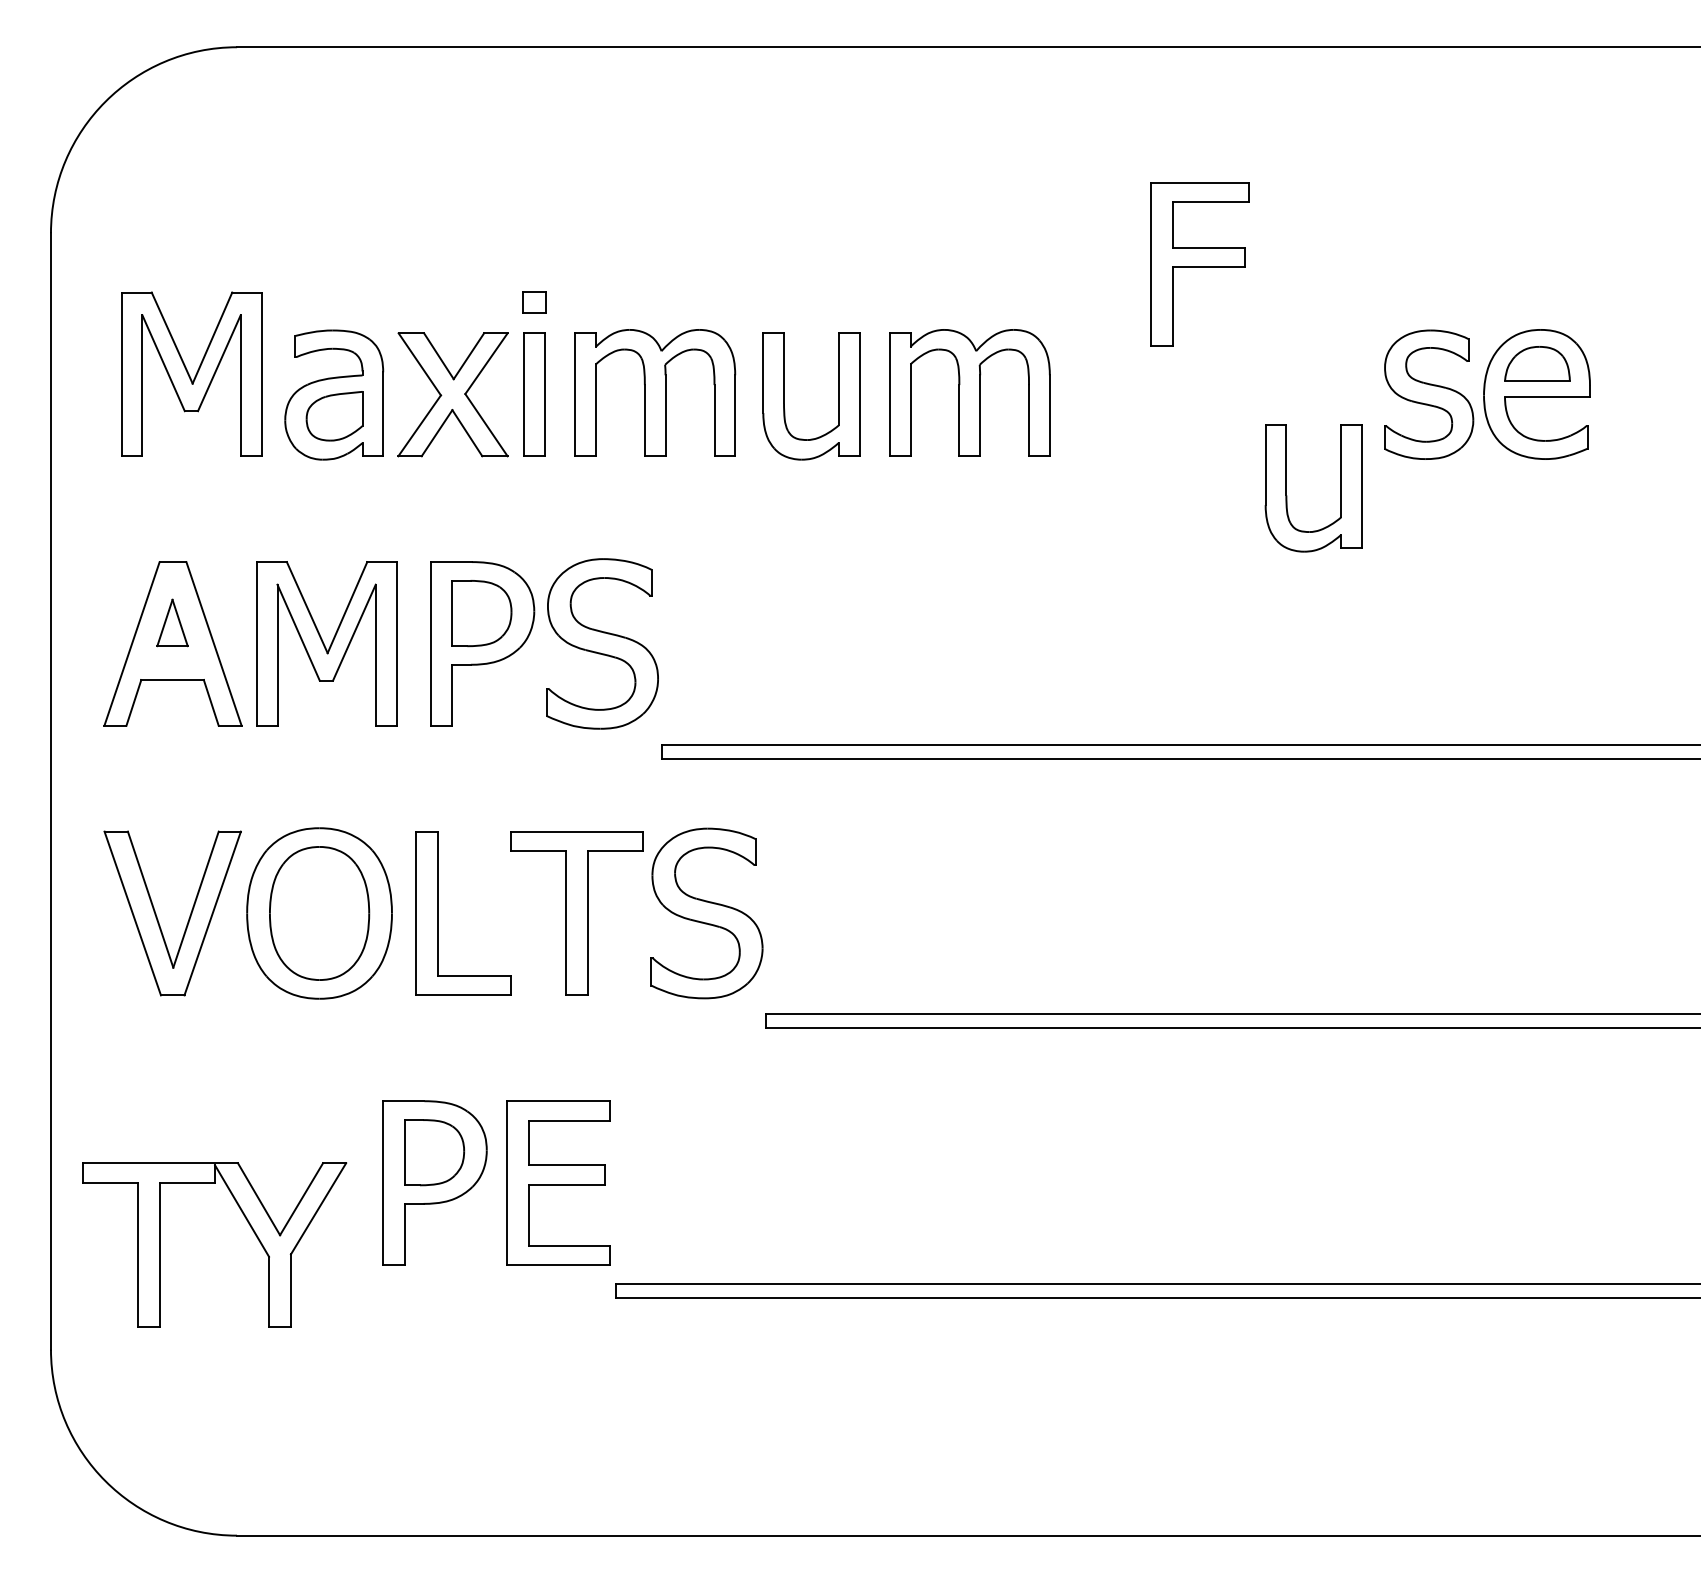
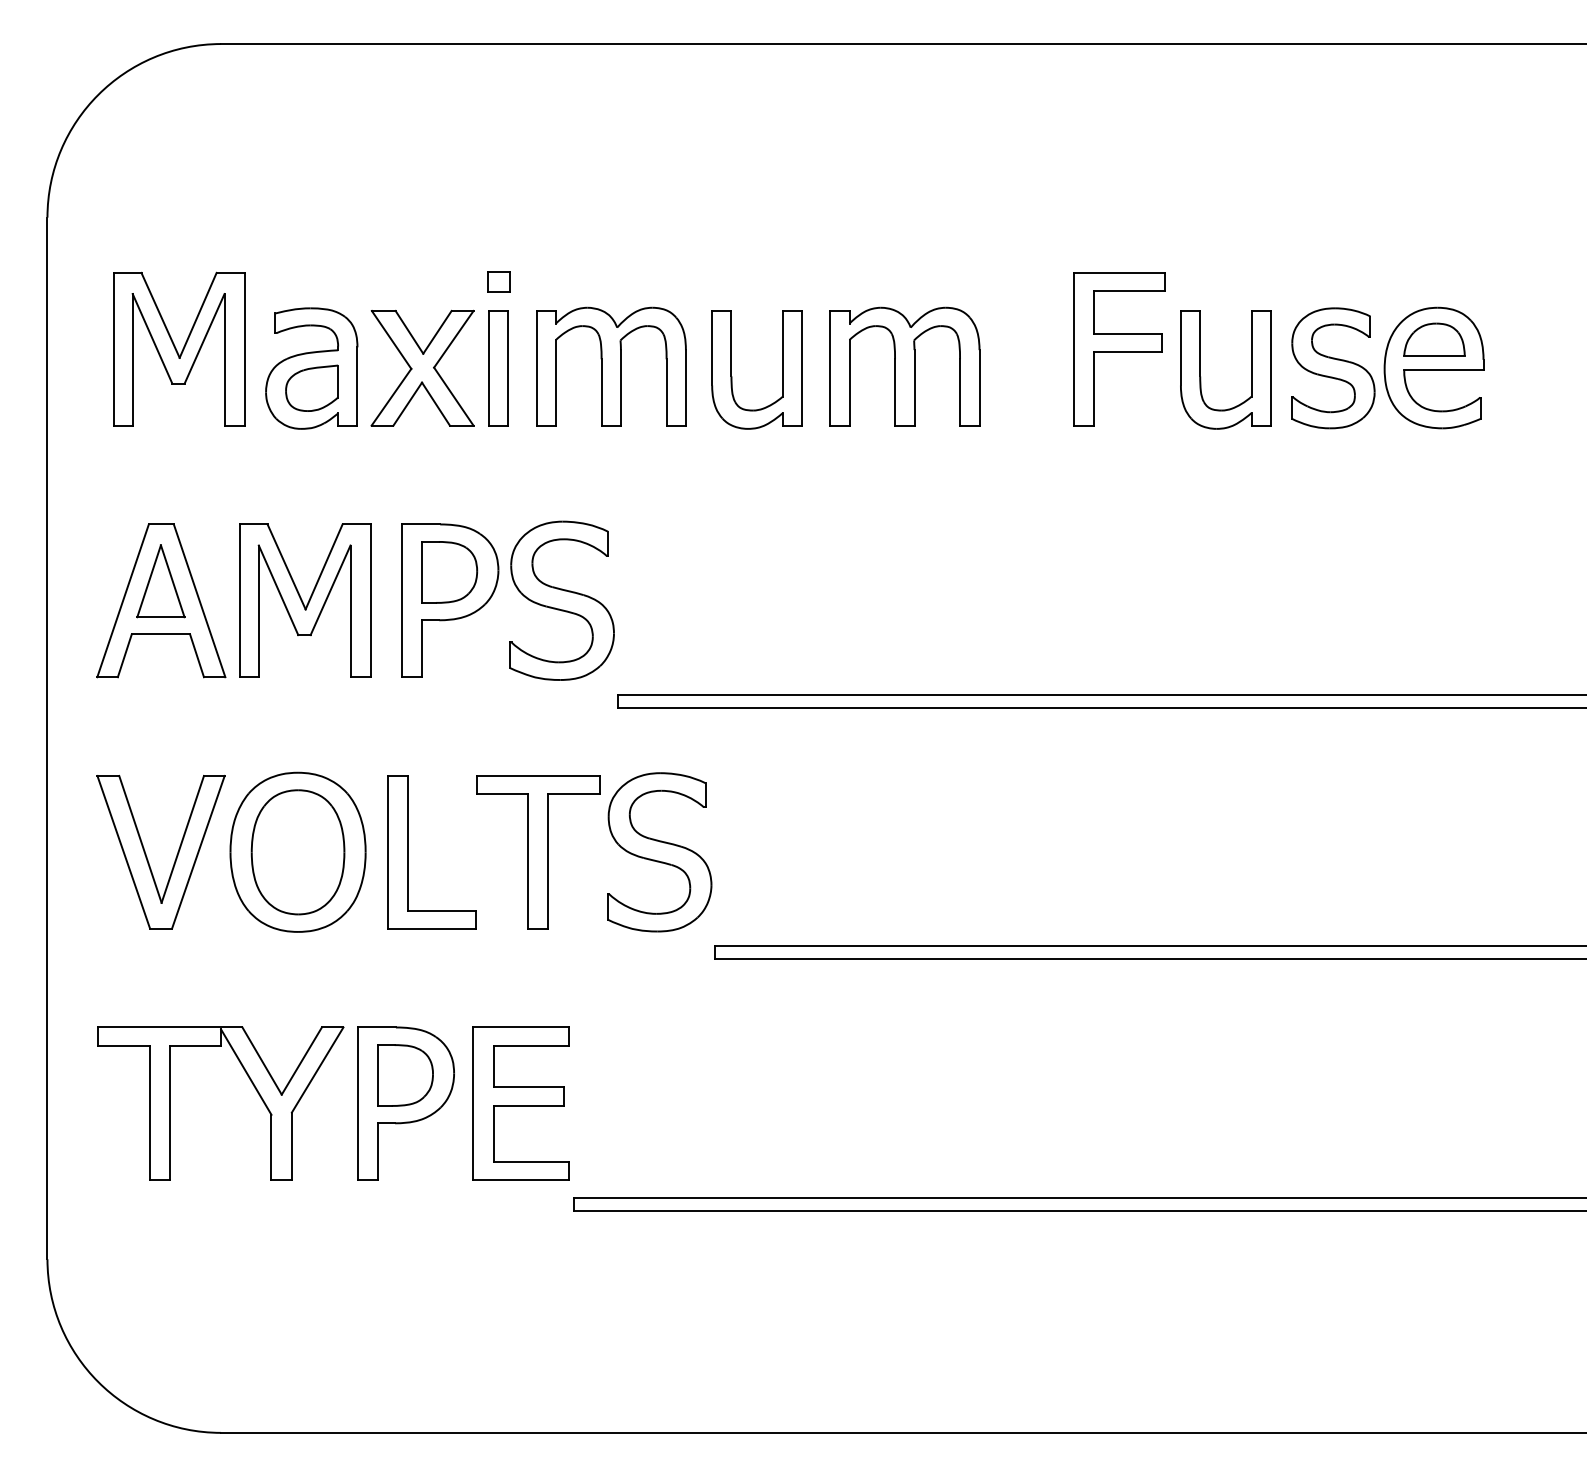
part: (1199, 264) -> (1119, 349), moved
part: (1287, 495) -> (1201, 376), moved
part: (172, 622) -> (160, 580), size x1.67
part: (248, 1224) -> (252, 1084), moved

